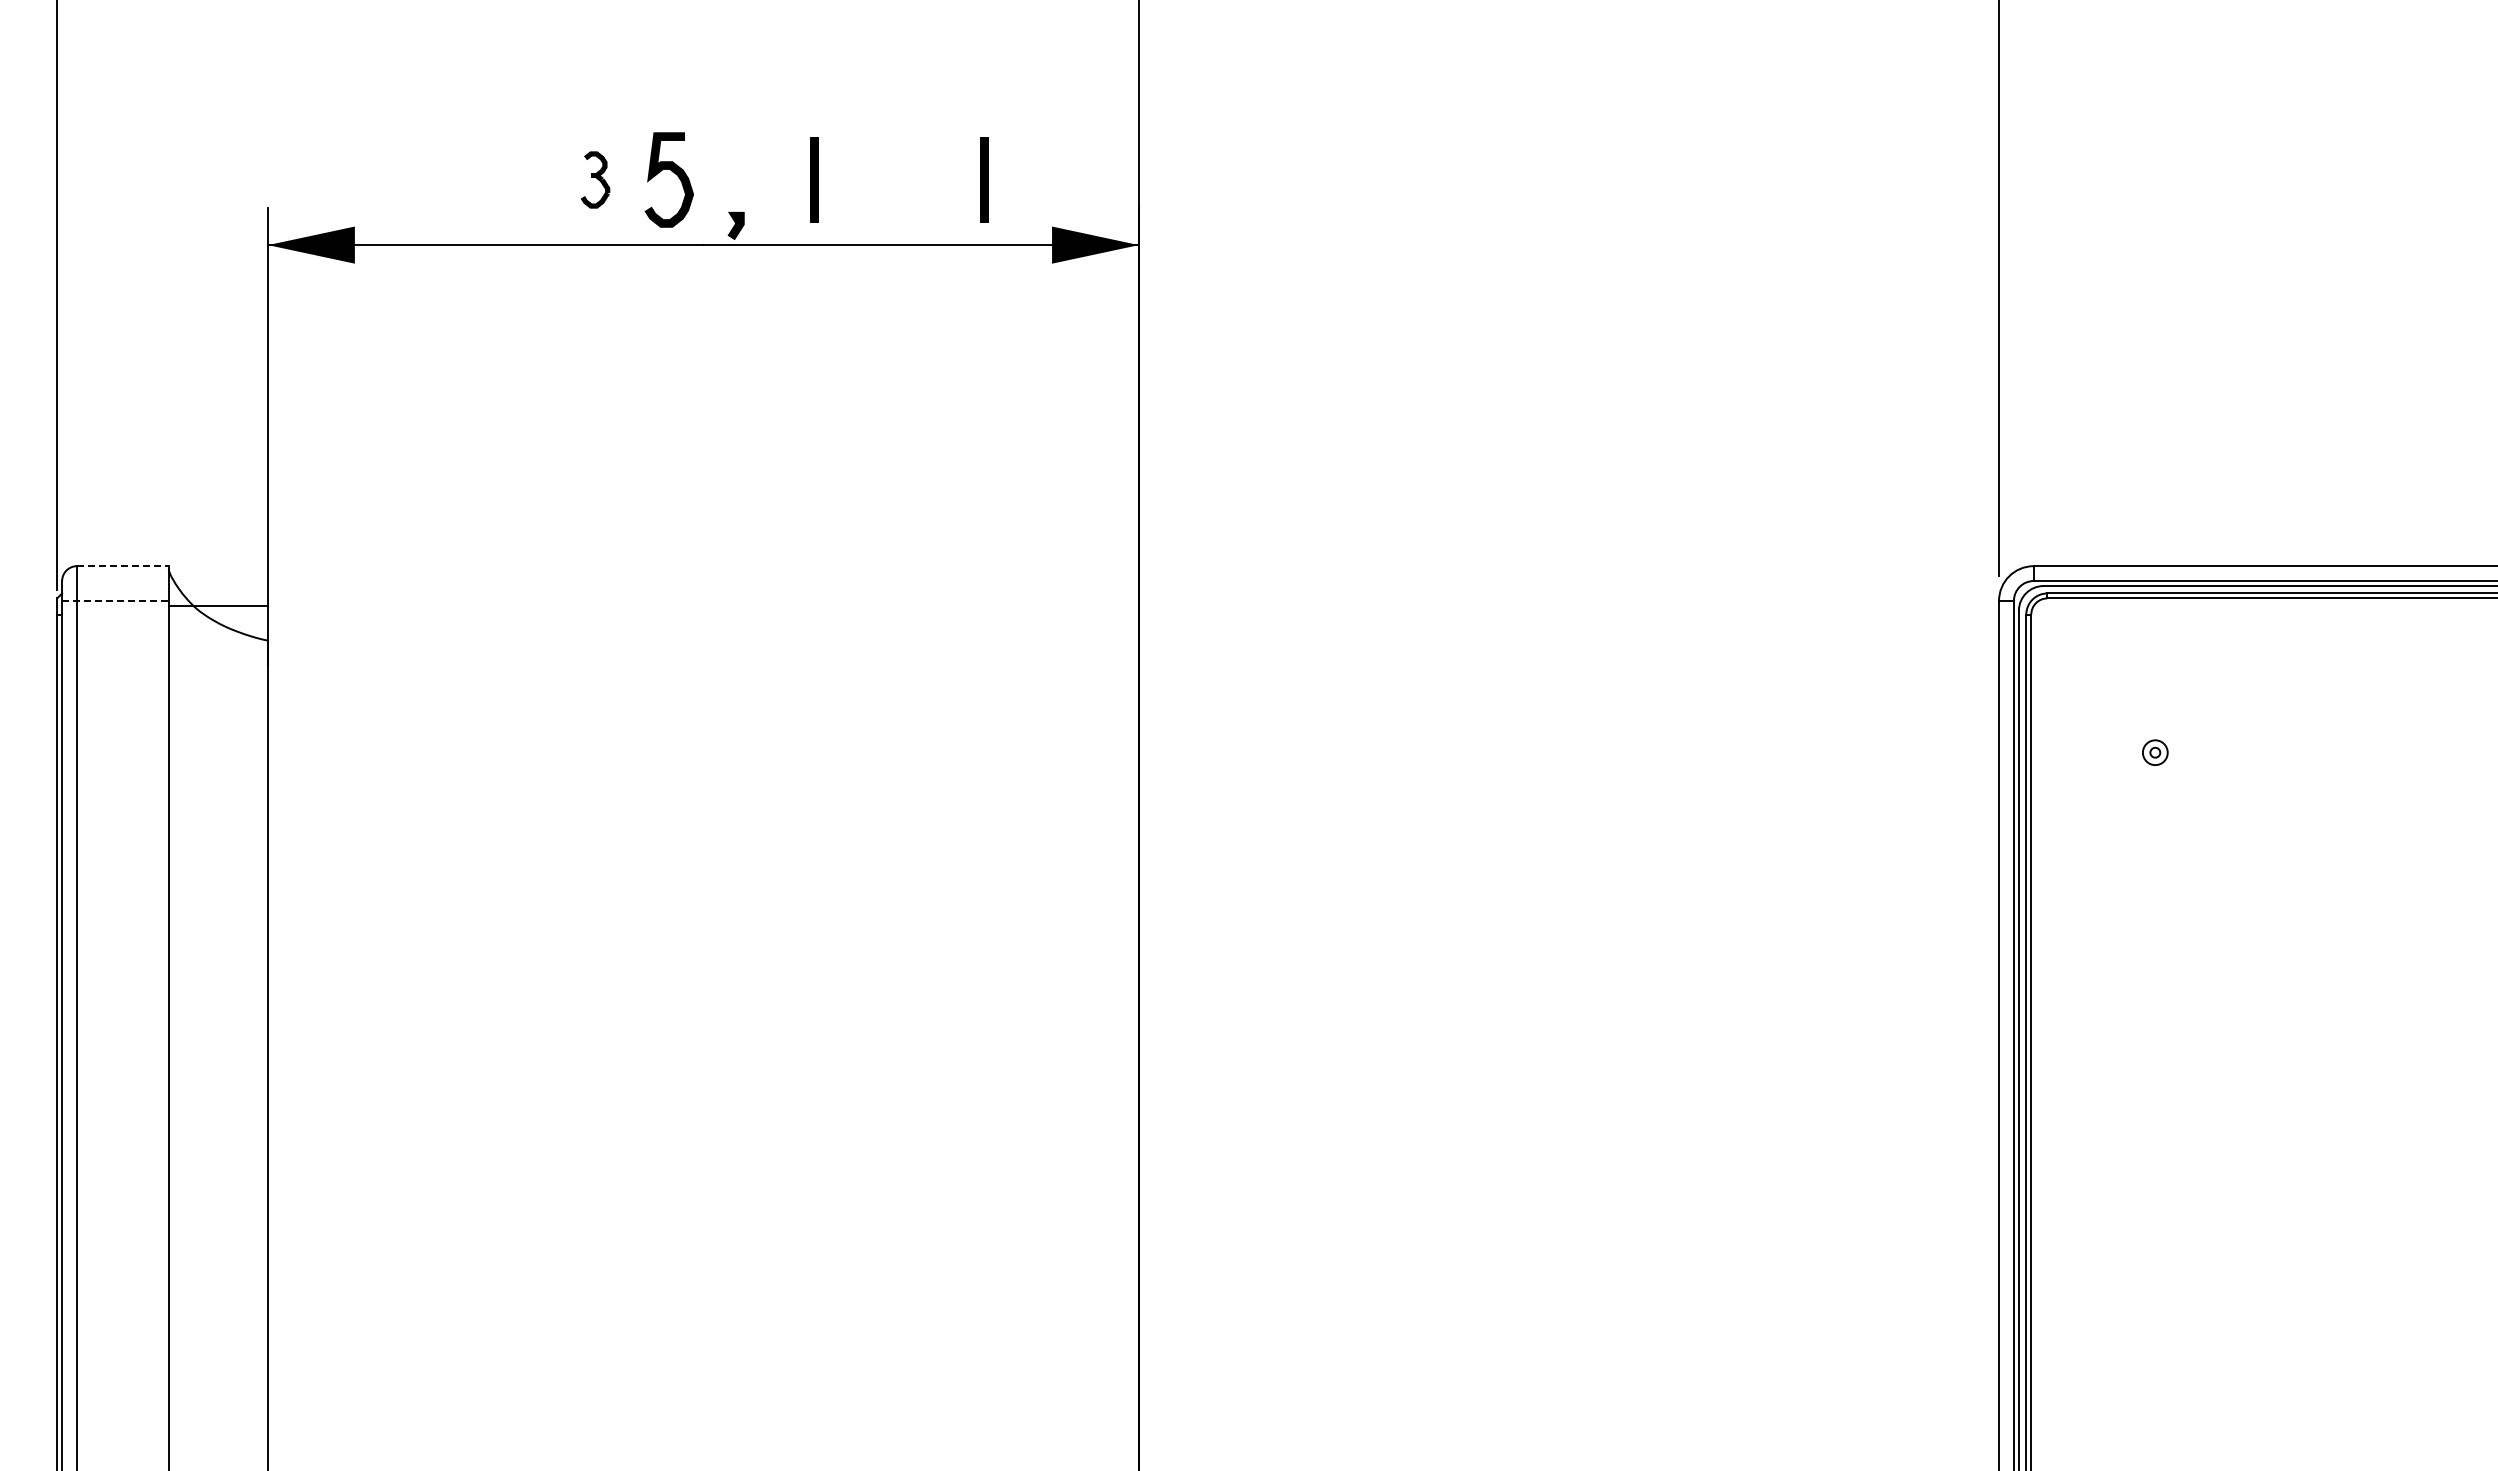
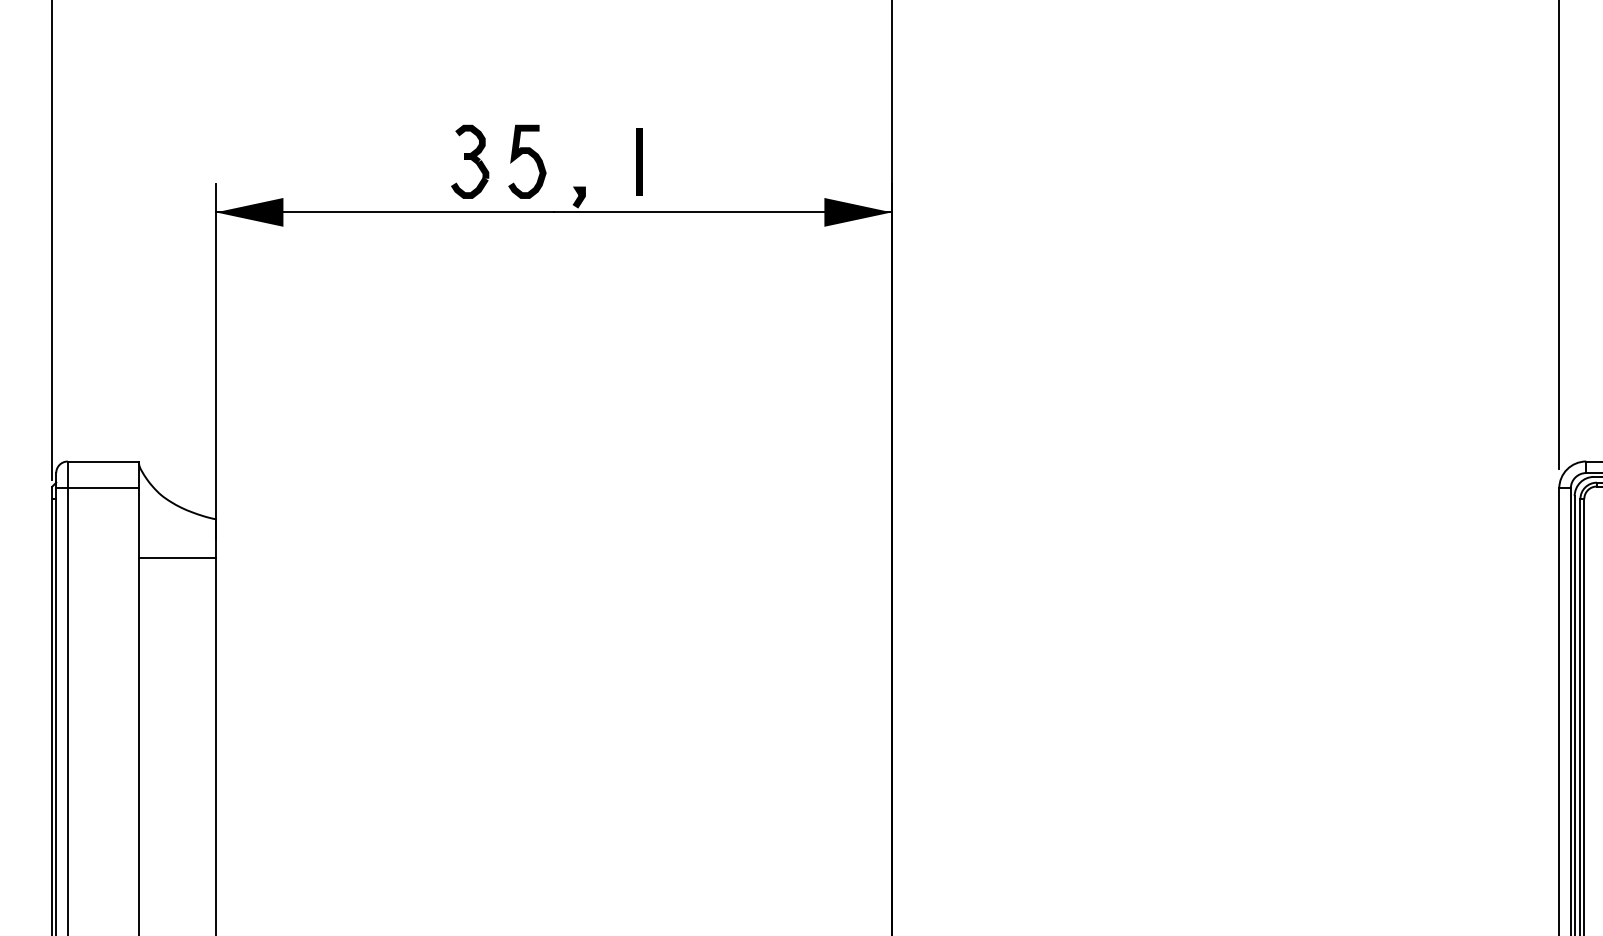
part: (595, 179) -> (470, 161), size x1.67
line: (984, 179) -> (771, 161), removed
line: (122, 566) -> (103, 461), dashed -> solid
line: (115, 600) -> (97, 488), dashed -> solid
line: (218, 606) -> (177, 558), moved

